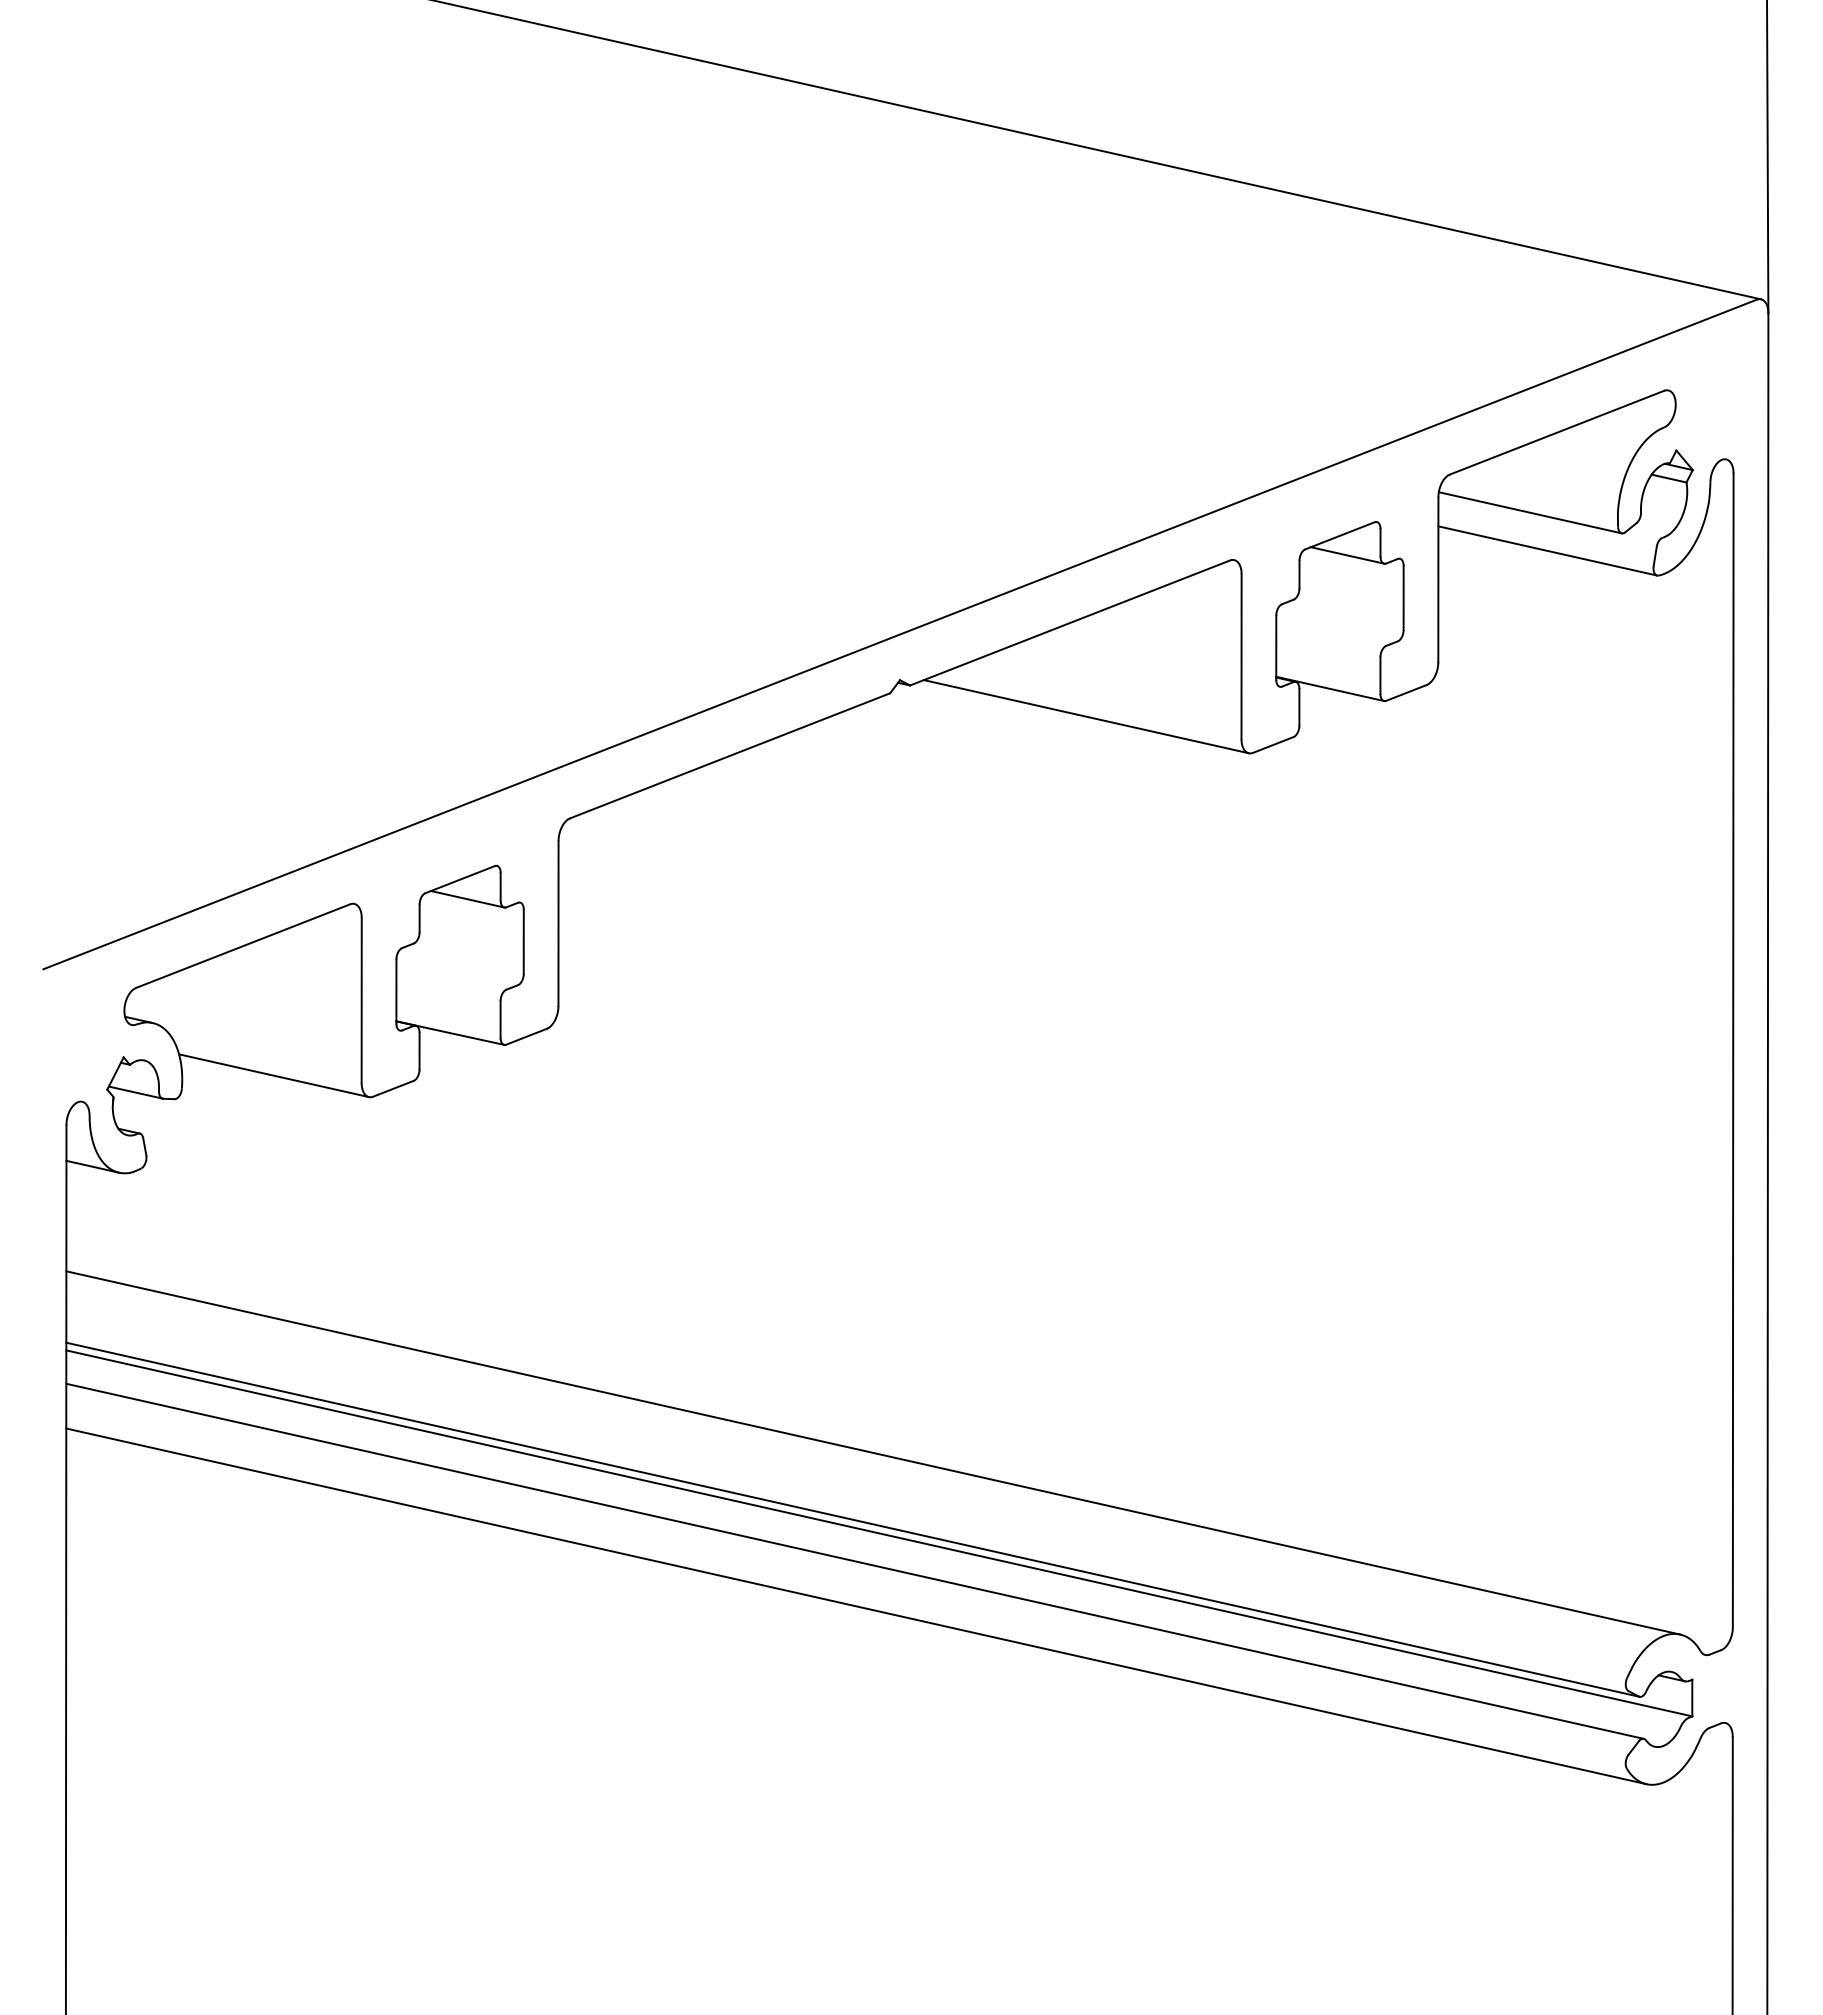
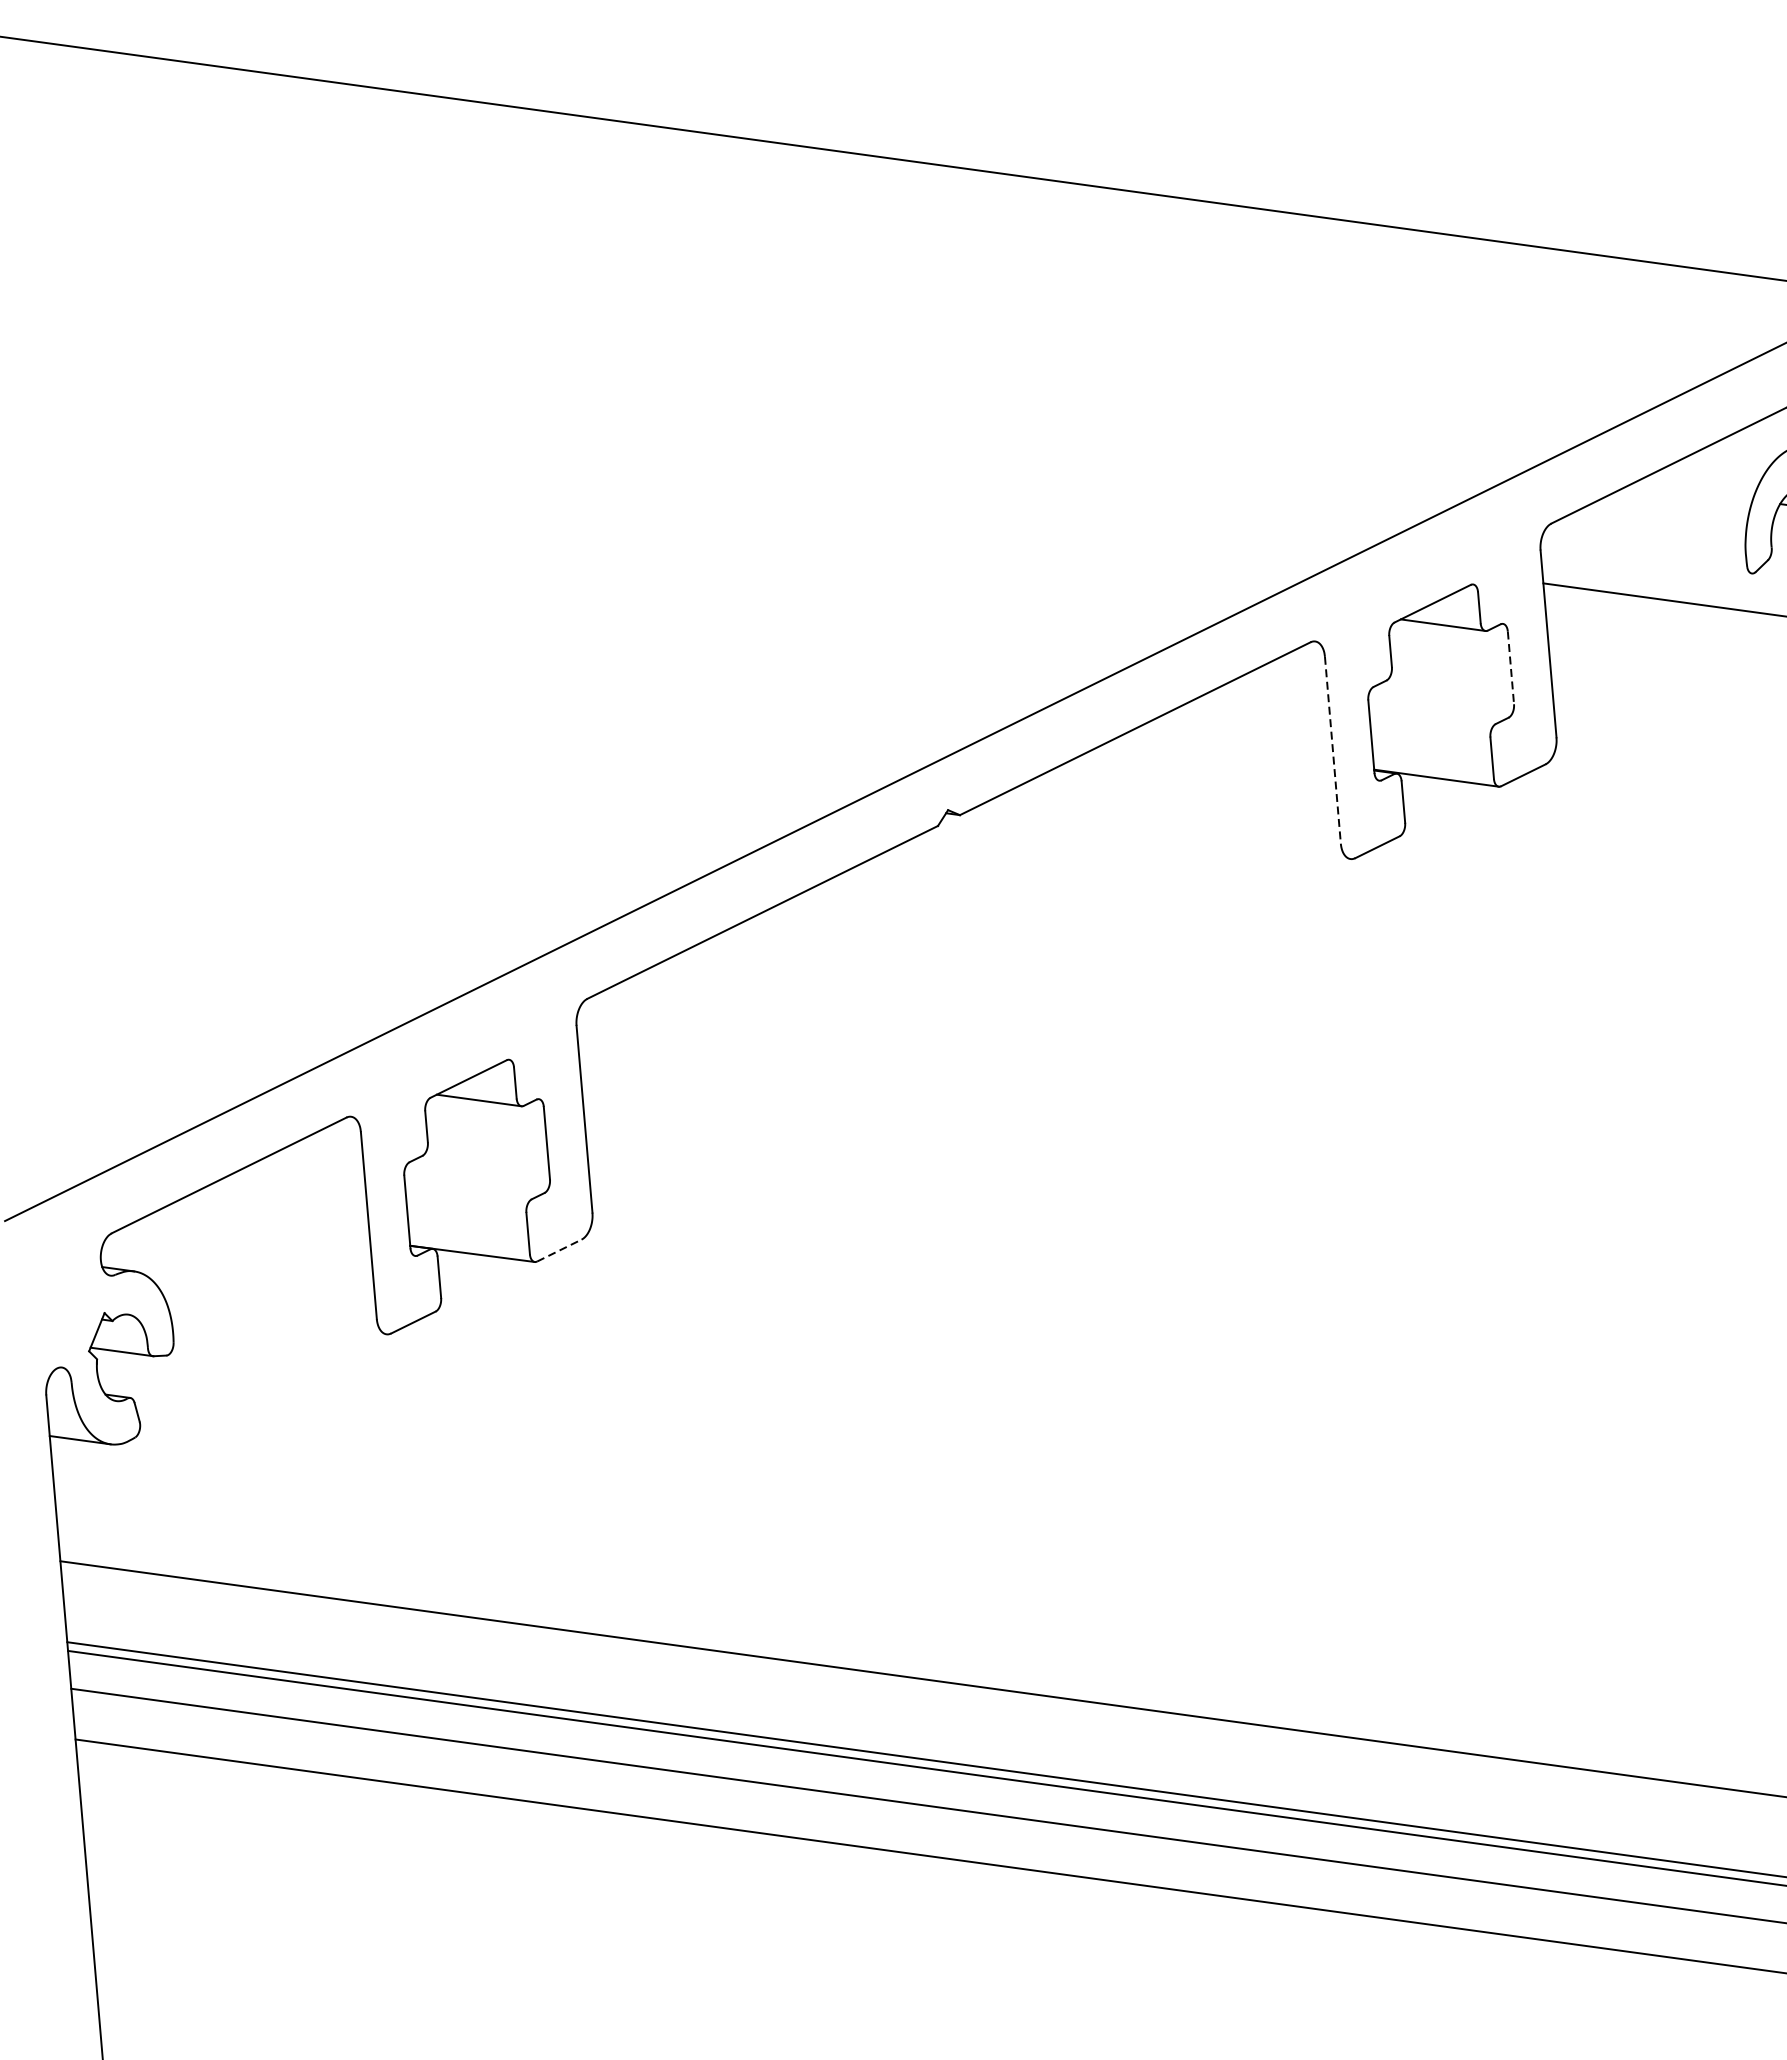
line: (1529, 512) -> (1645, 558), removed
line: (1403, 598) -> (1510, 668), solid -> dashed
line: (1241, 657) -> (1332, 751), solid -> dashed
line: (1085, 716) -> (1161, 833), removed
line: (526, 1036) -> (559, 1250), solid -> dashed
line: (274, 1075) -> (277, 1319), removed

